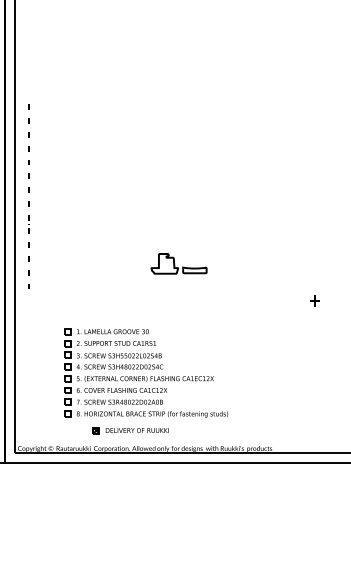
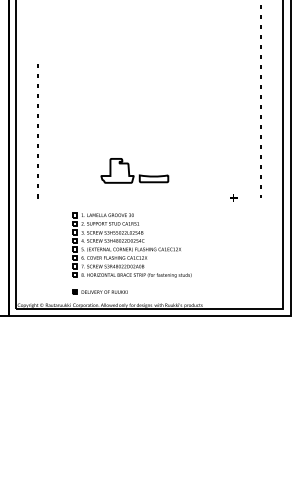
line: (27, 201) -> (37, 134), moved
part: (178, 263) -> (134, 170), size x1.67
part: (145, 371) -> (131, 244), moved

